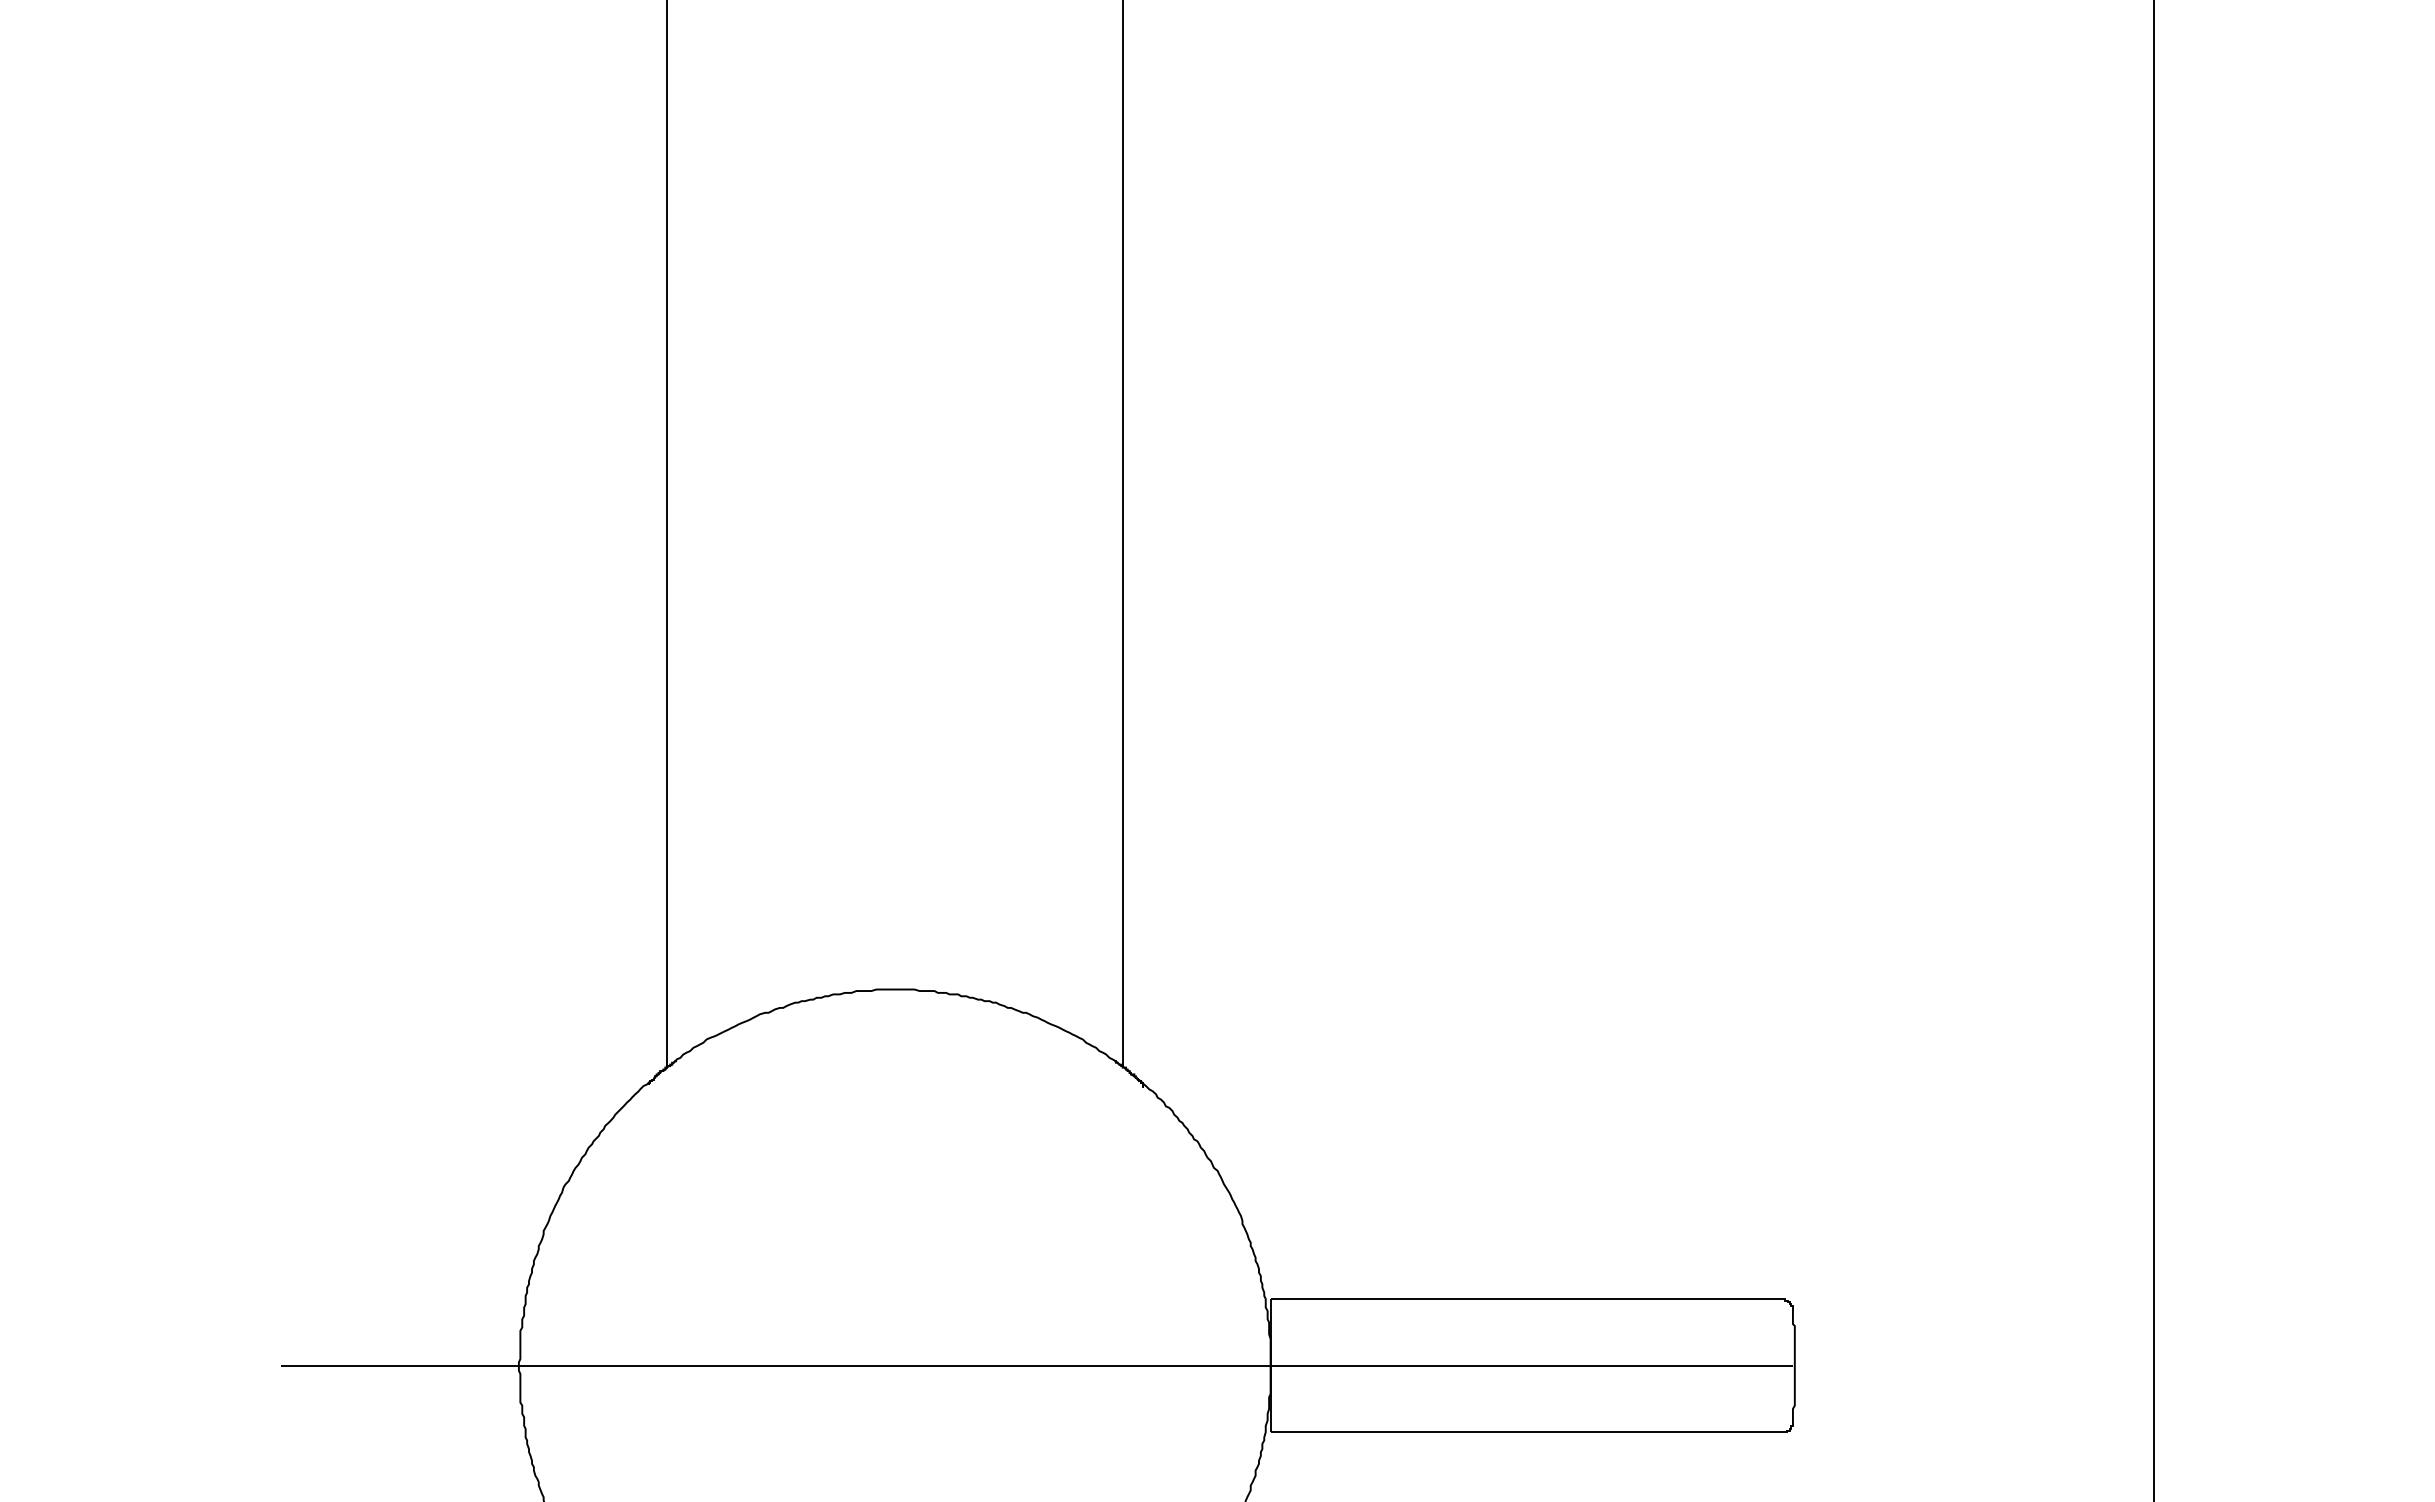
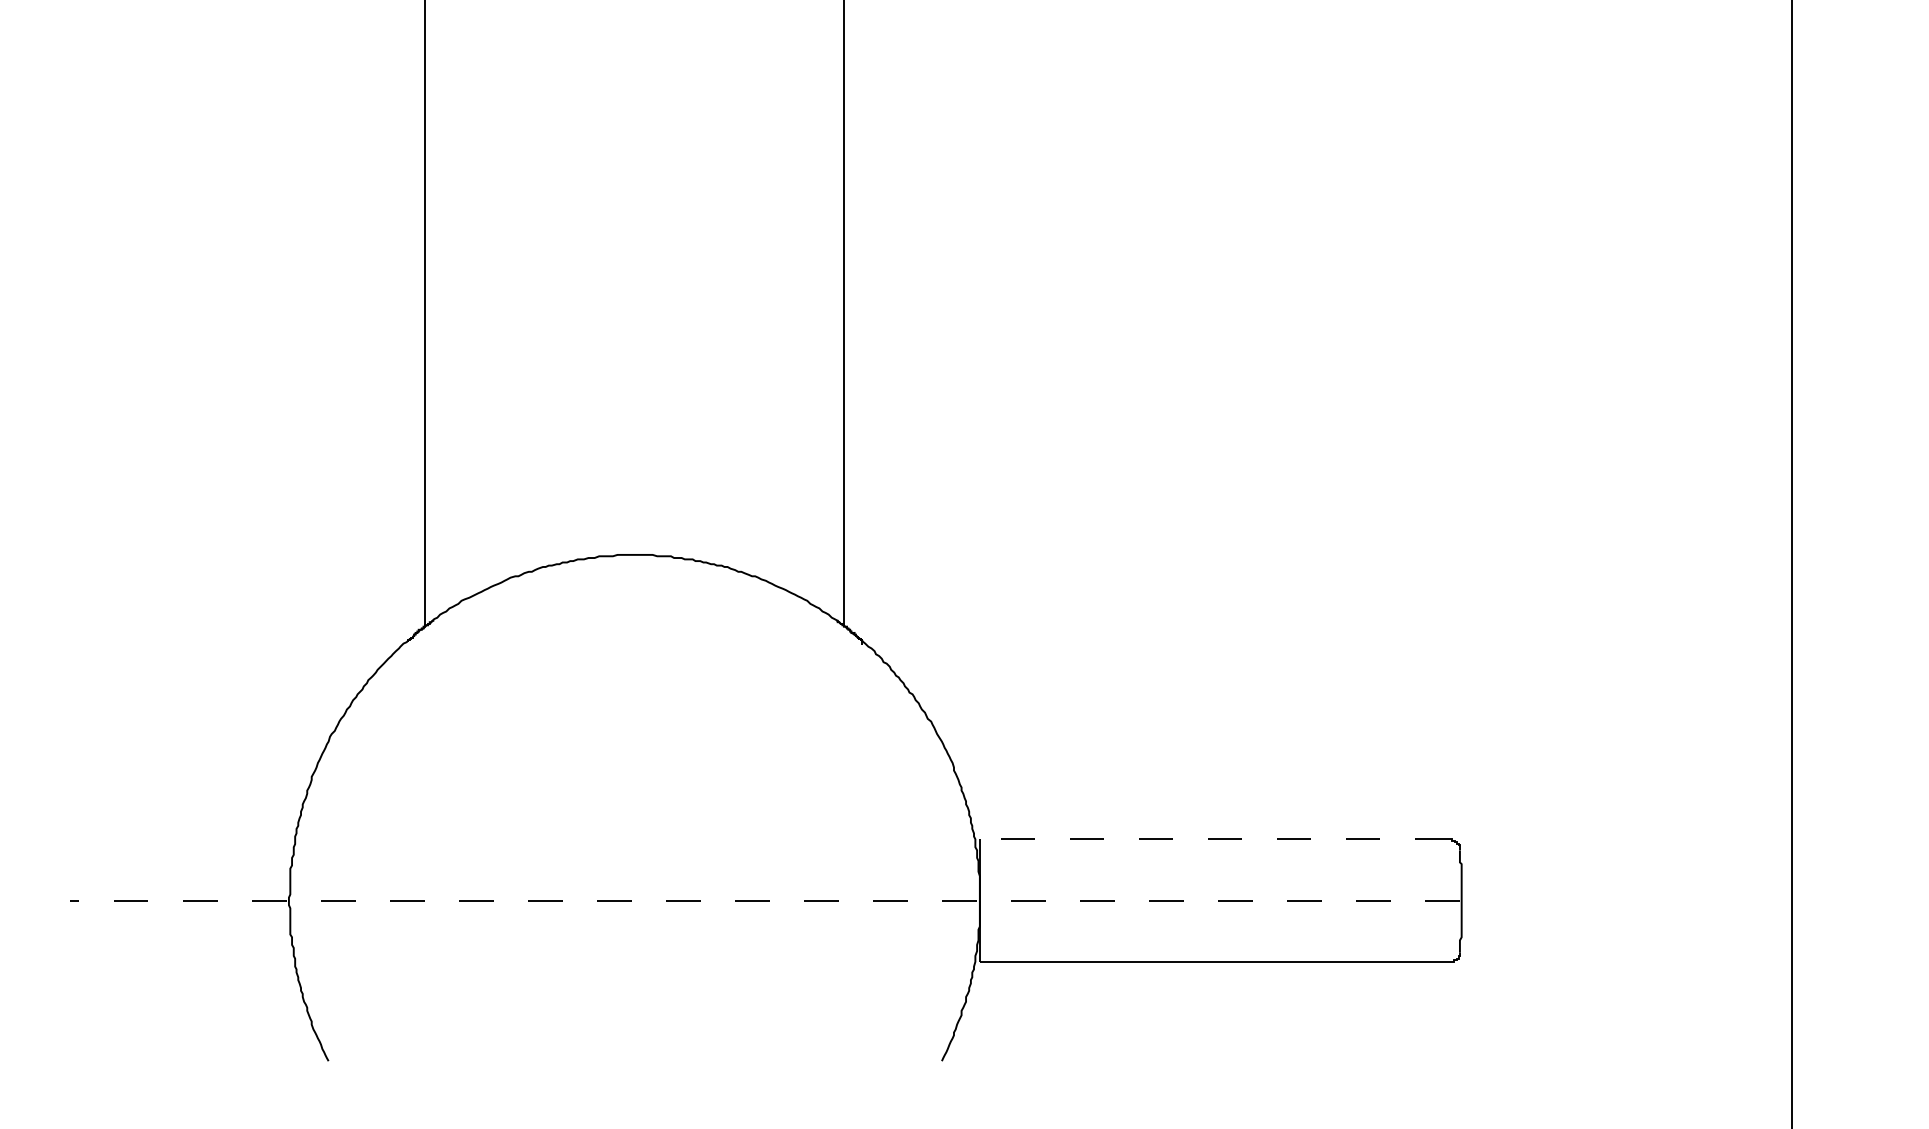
line: (1525, 1298) -> (1214, 838), solid -> dashed
line: (1037, 1365) -> (765, 900), solid -> dashed

